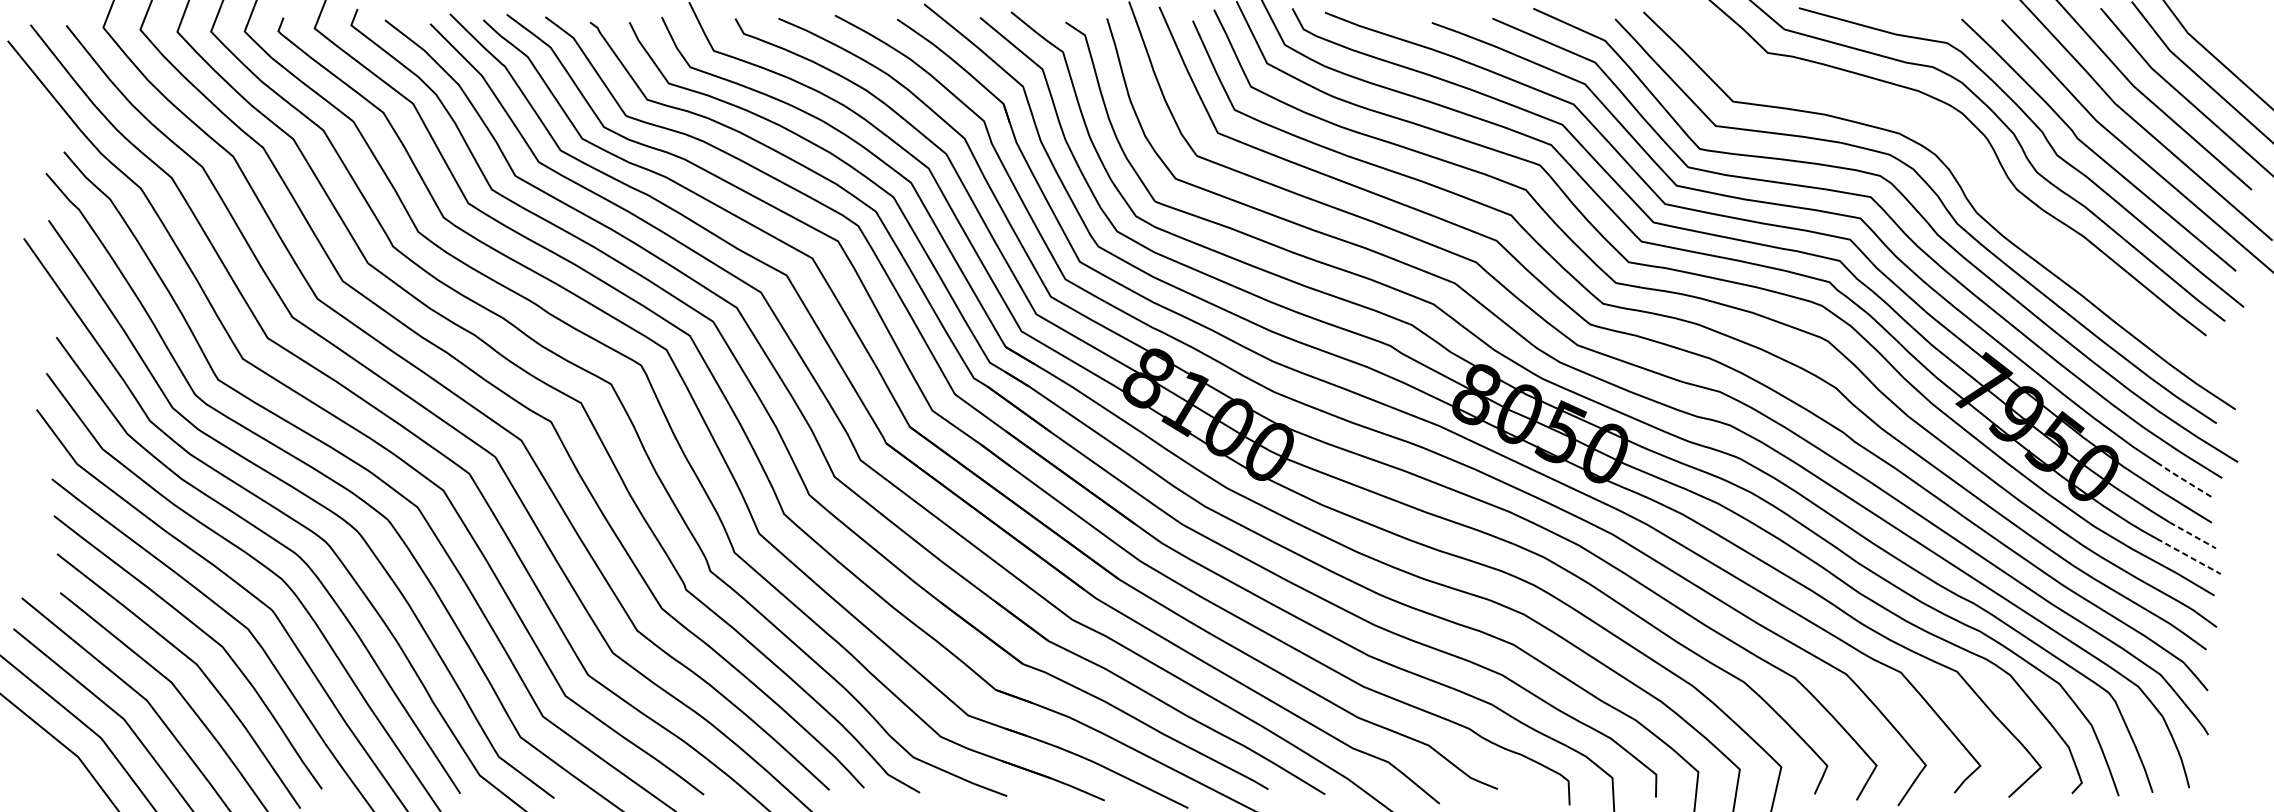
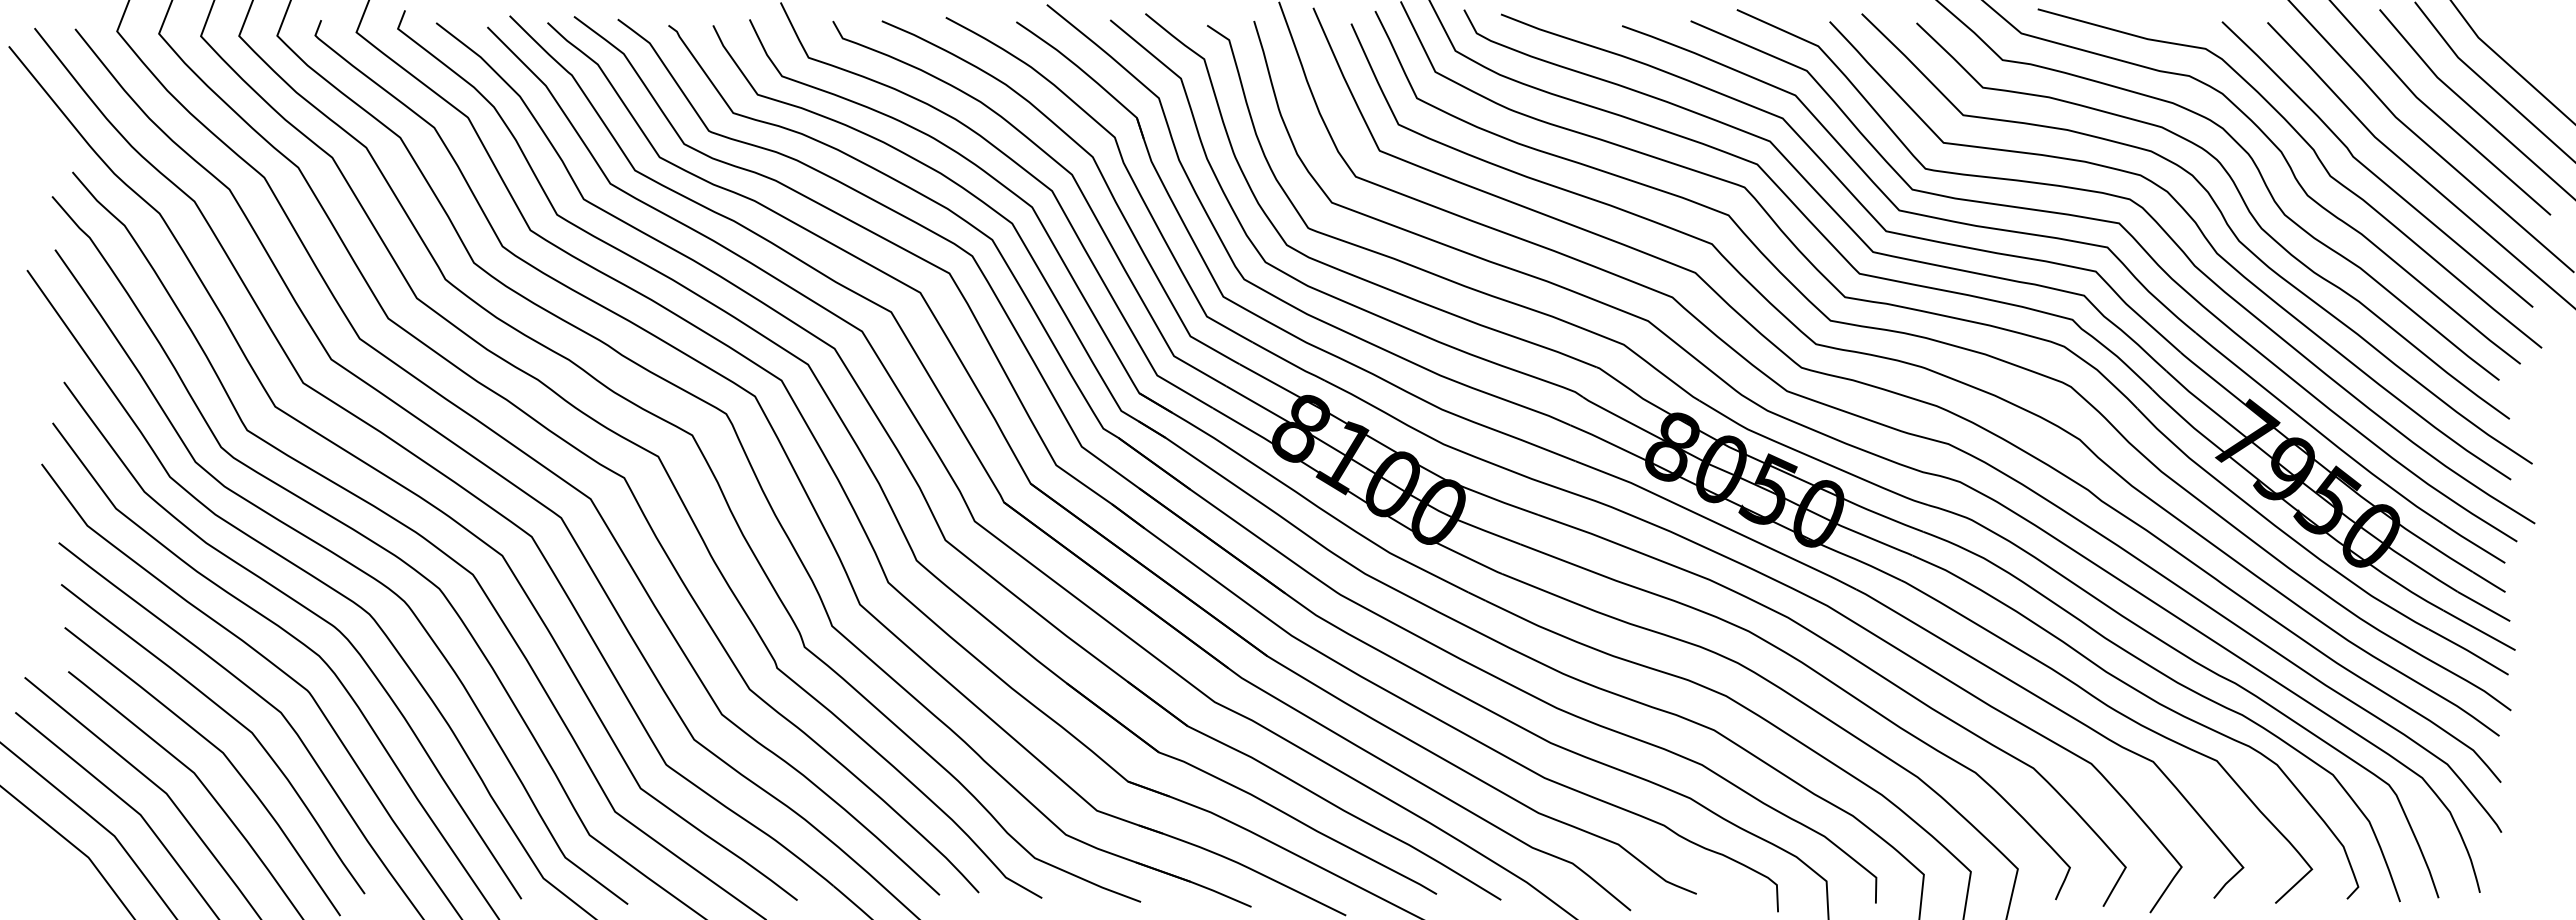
curve: (1981, 180) -> (2244, 204), added
line: (2183, 479) -> (2473, 543), dashed -> solid
line: (2192, 535) -> (2483, 606), dashed -> solid
line: (2188, 556) -> (2479, 630), dashed -> solid

